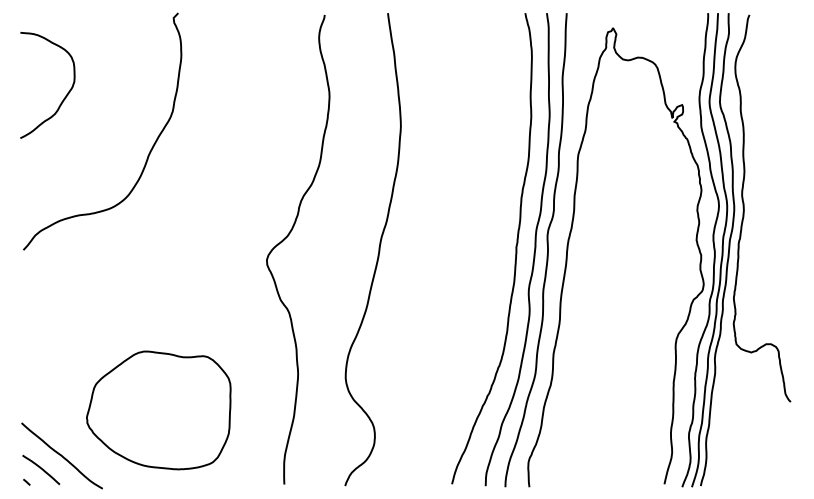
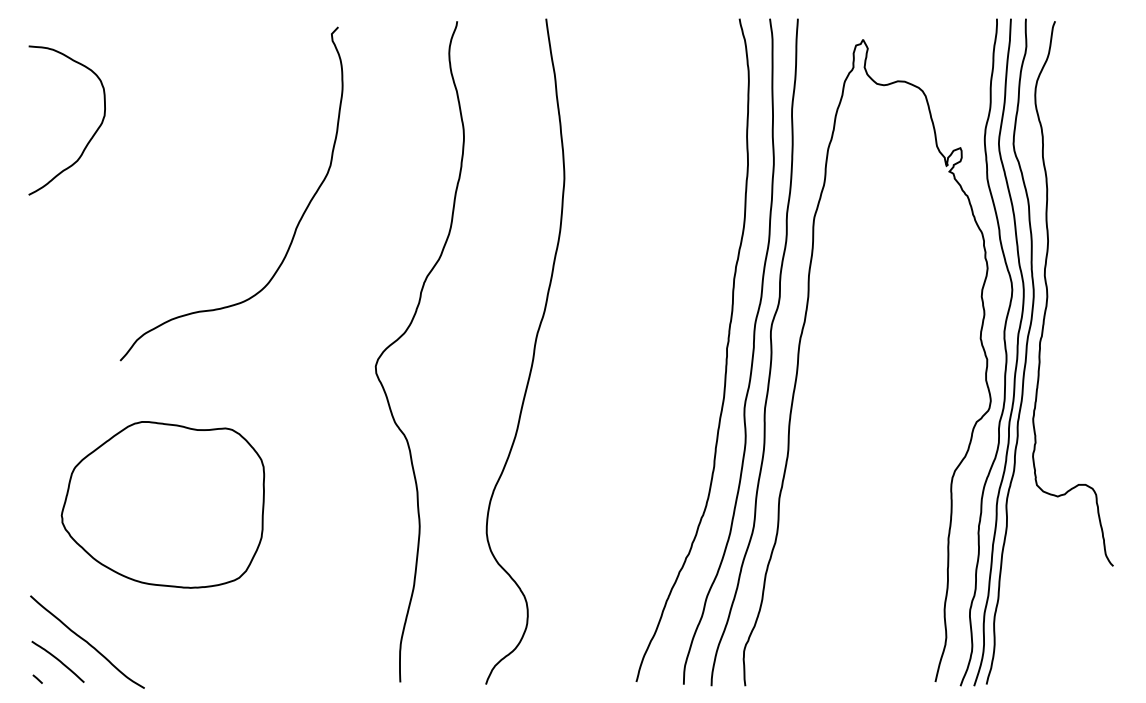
curve: (148, 153) -> (296, 224), moved
part: (158, 410) -> (162, 504), moved

